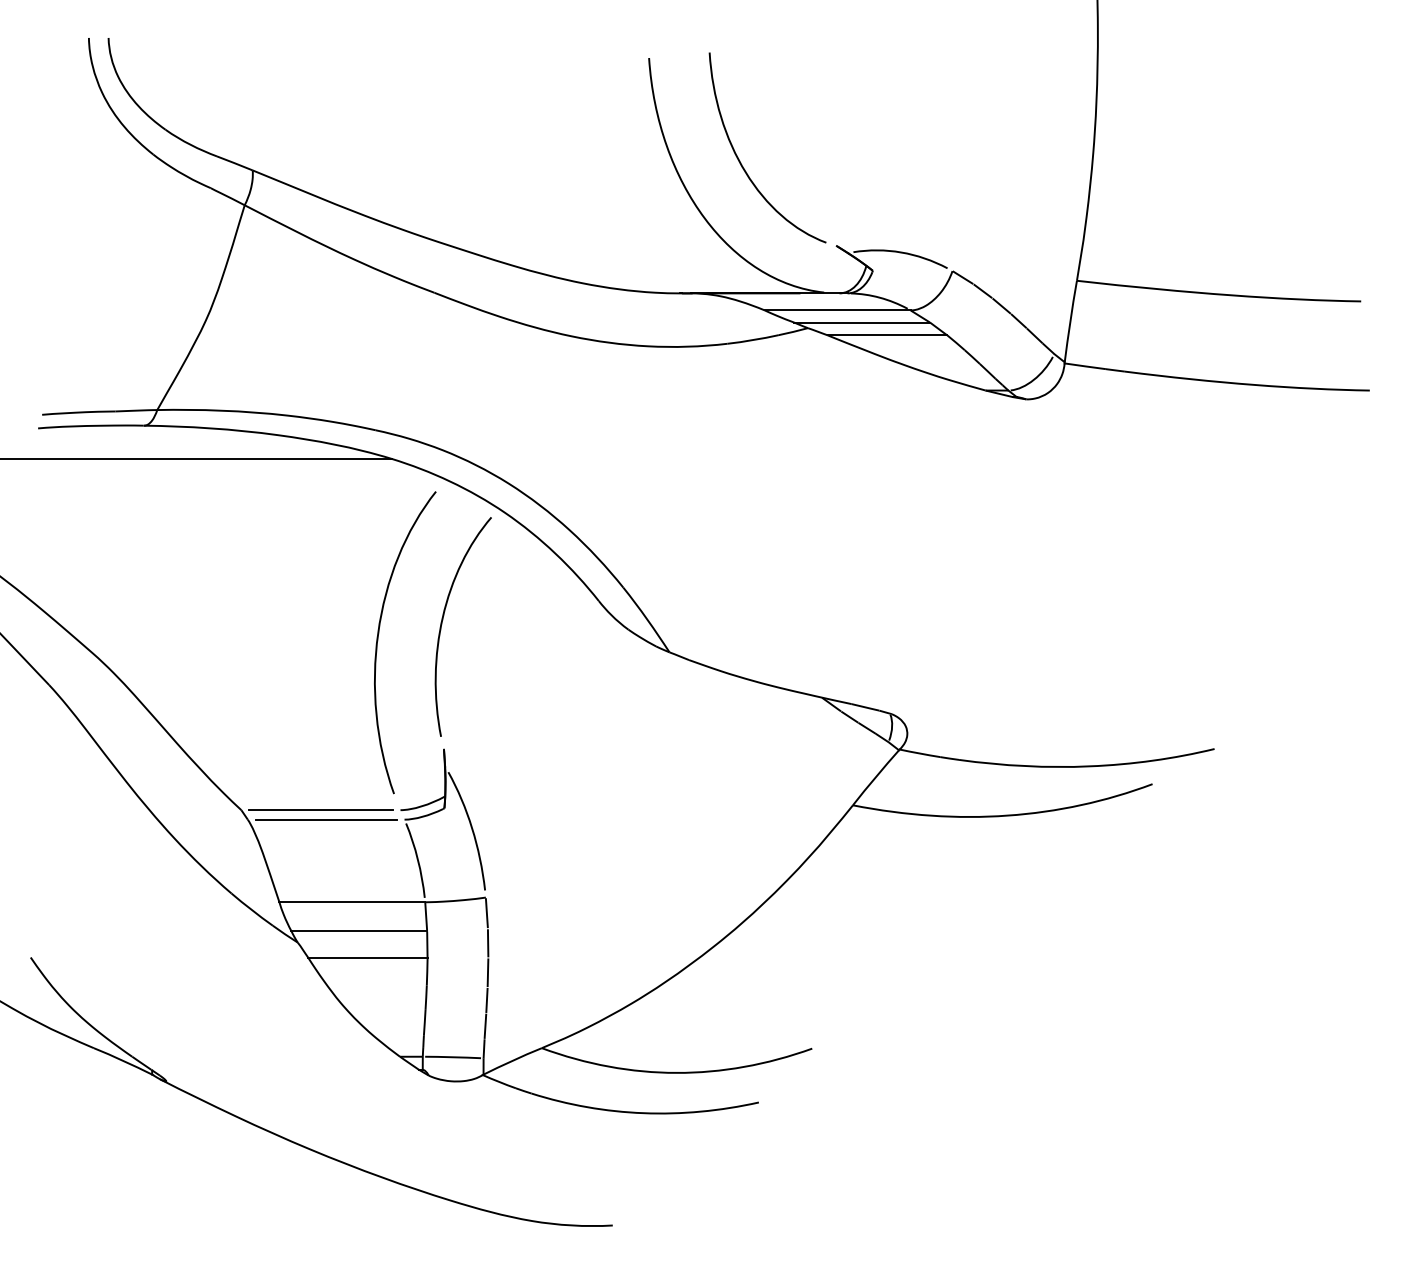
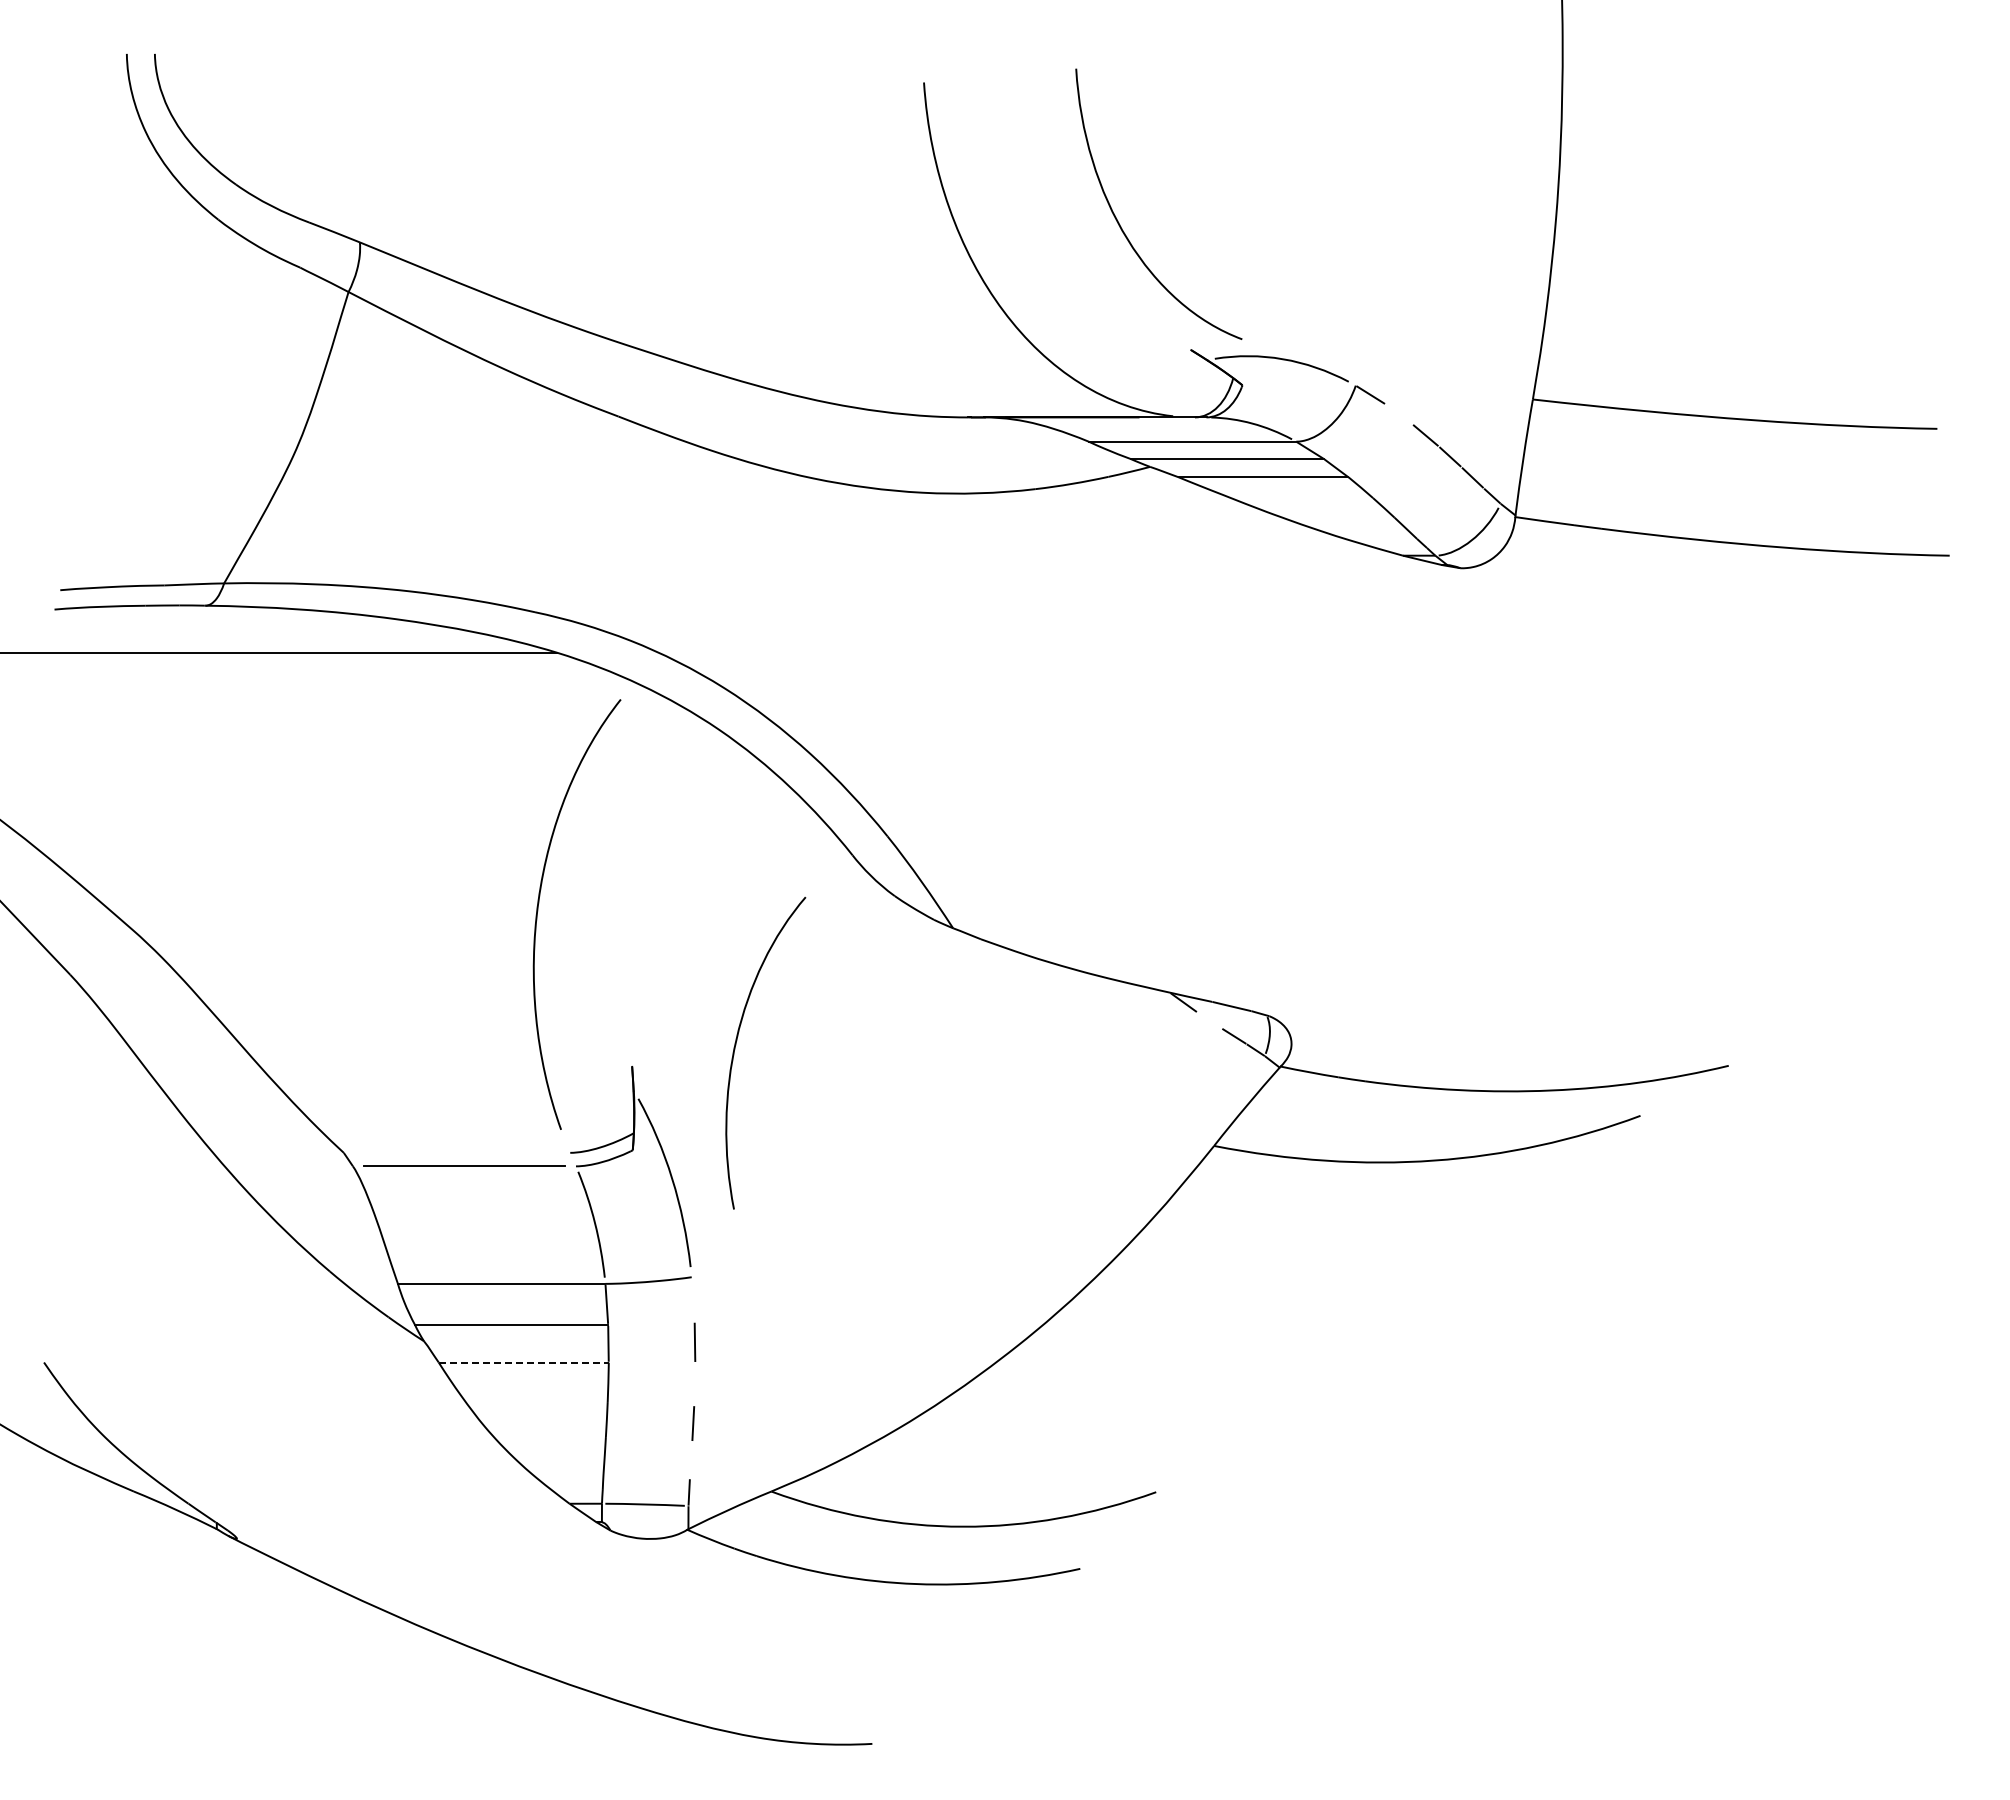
curve: (740, 160) -> (1119, 222), moved
line: (983, 291) -> (1399, 414), removed
curve: (442, 621) -> (736, 1045), moved
line: (849, 717) -> (1209, 1020), removed
line: (320, 809) -> (456, 1152), removed
line: (486, 913) -> (692, 1299), removed
line: (367, 957) -> (523, 1362), solid -> dashed
line: (487, 972) -> (694, 1384), removed
line: (485, 1026) -> (691, 1460), removed

